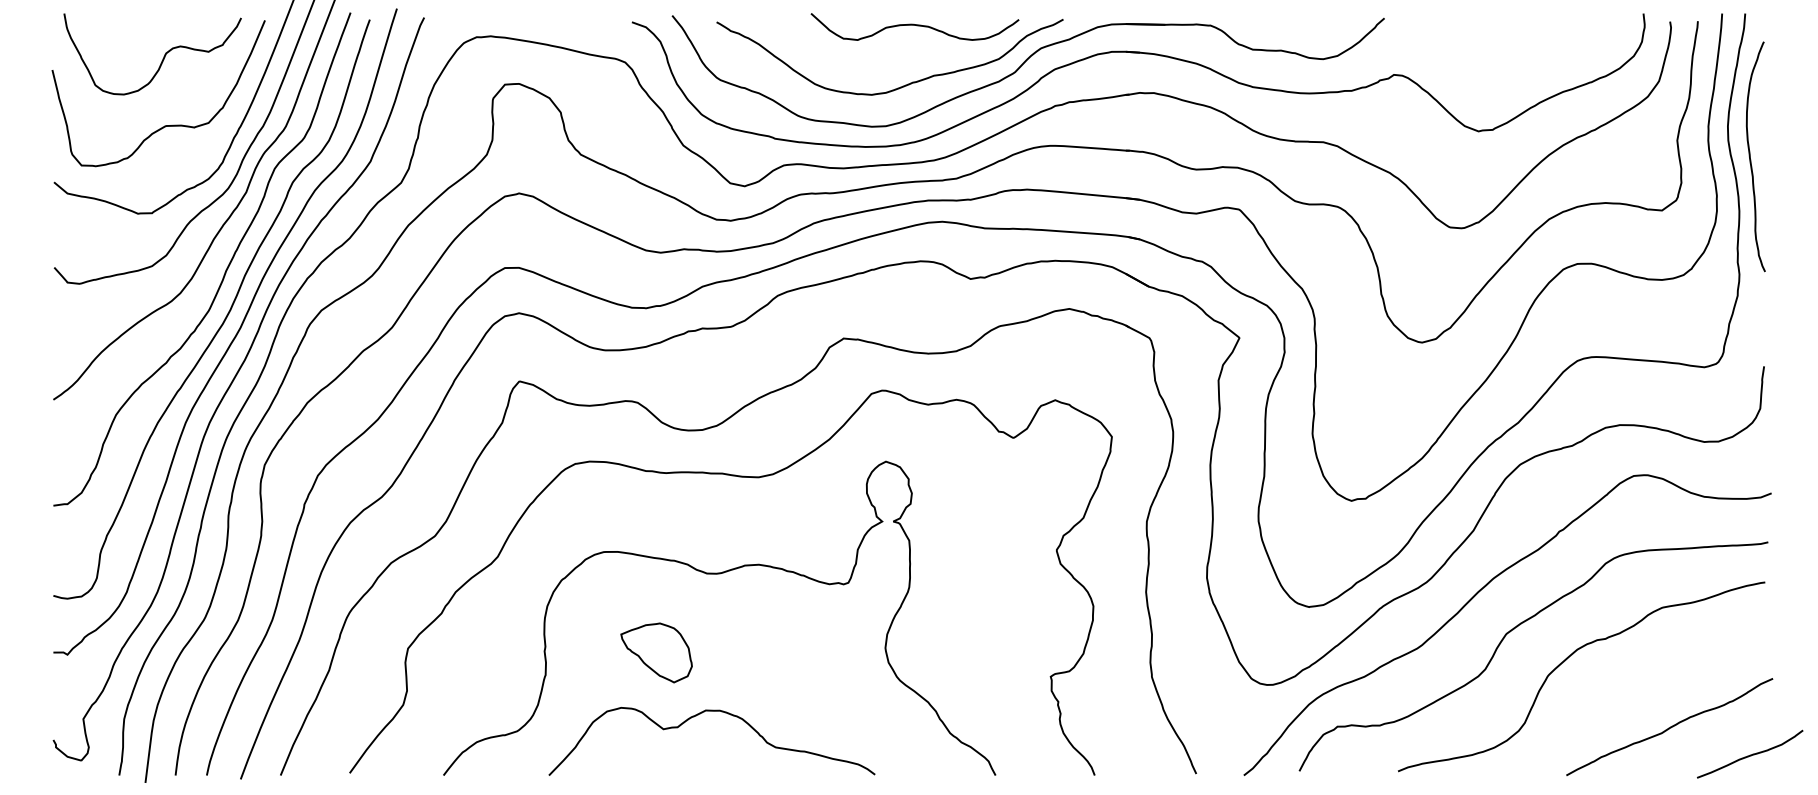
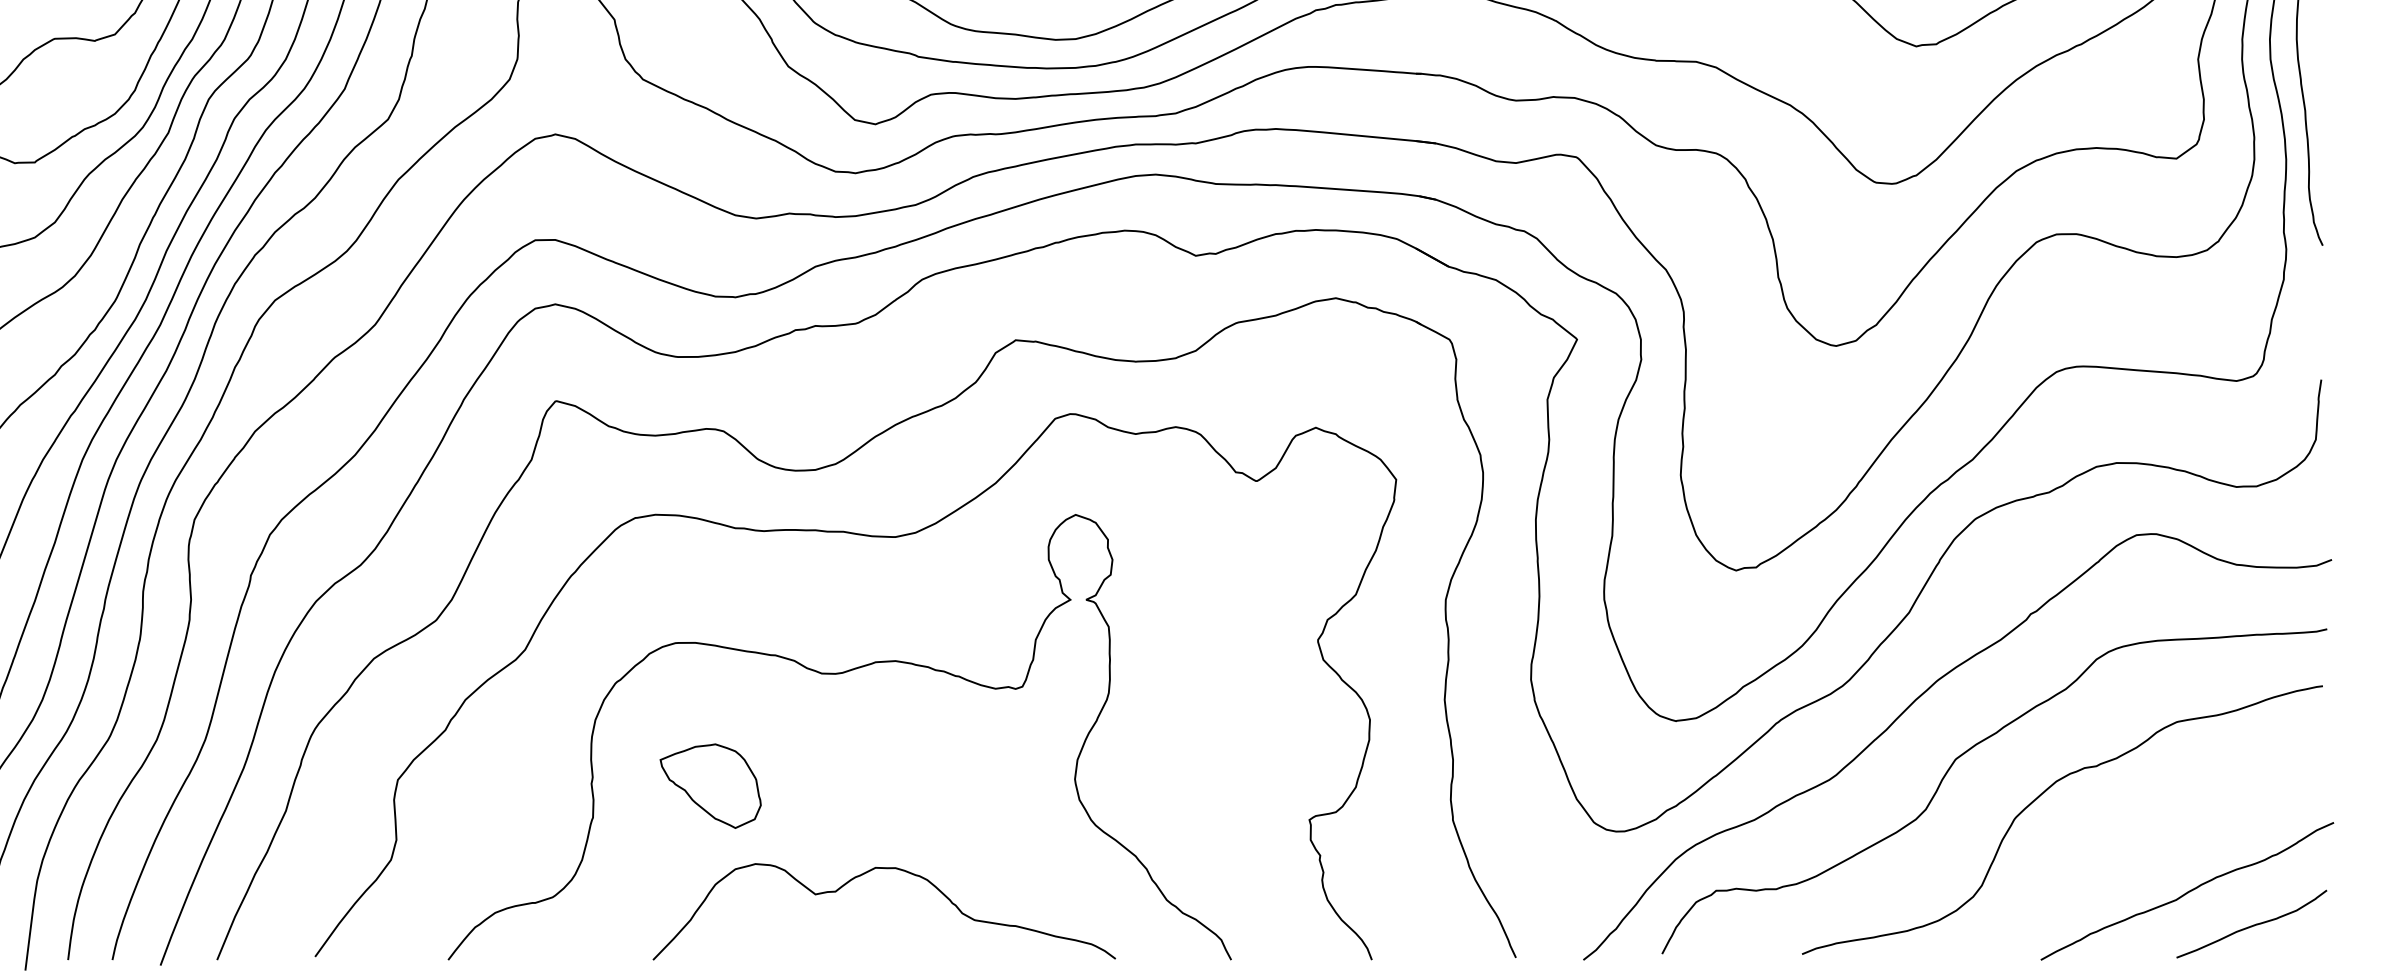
part: (656, 652) -> (710, 785), moved
curve: (698, 715) -> (865, 874), moved
curve: (1750, 754) -> (2252, 924), moved

